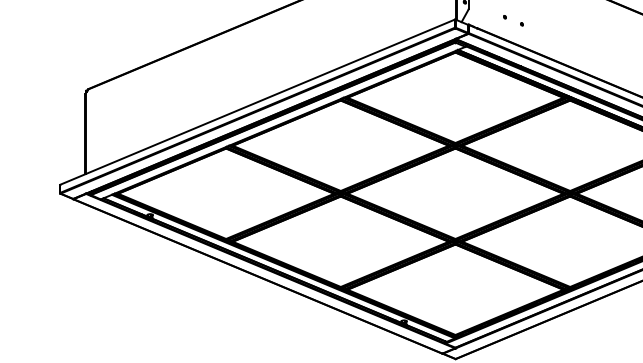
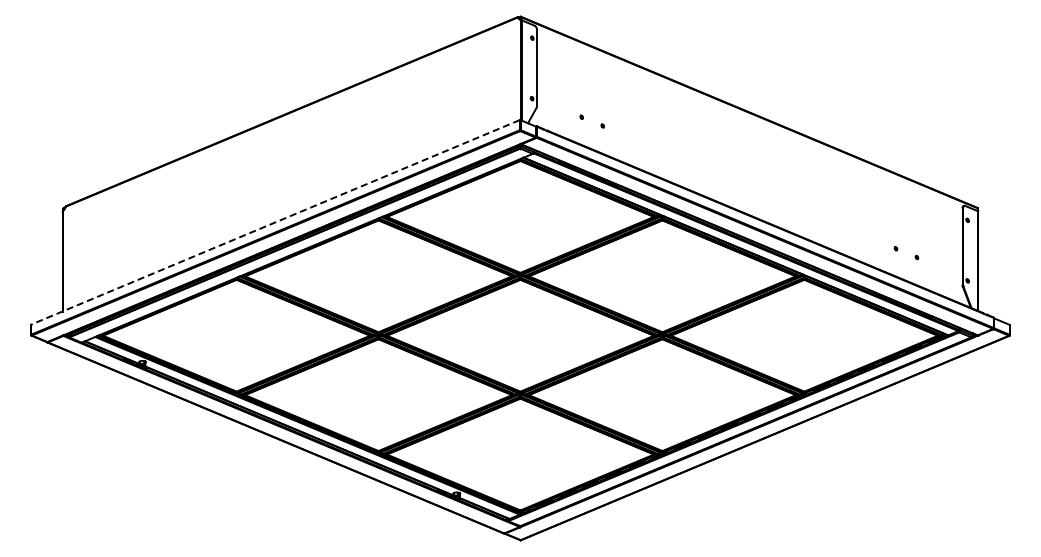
line: (257, 102) -> (275, 222), solid -> dashed

